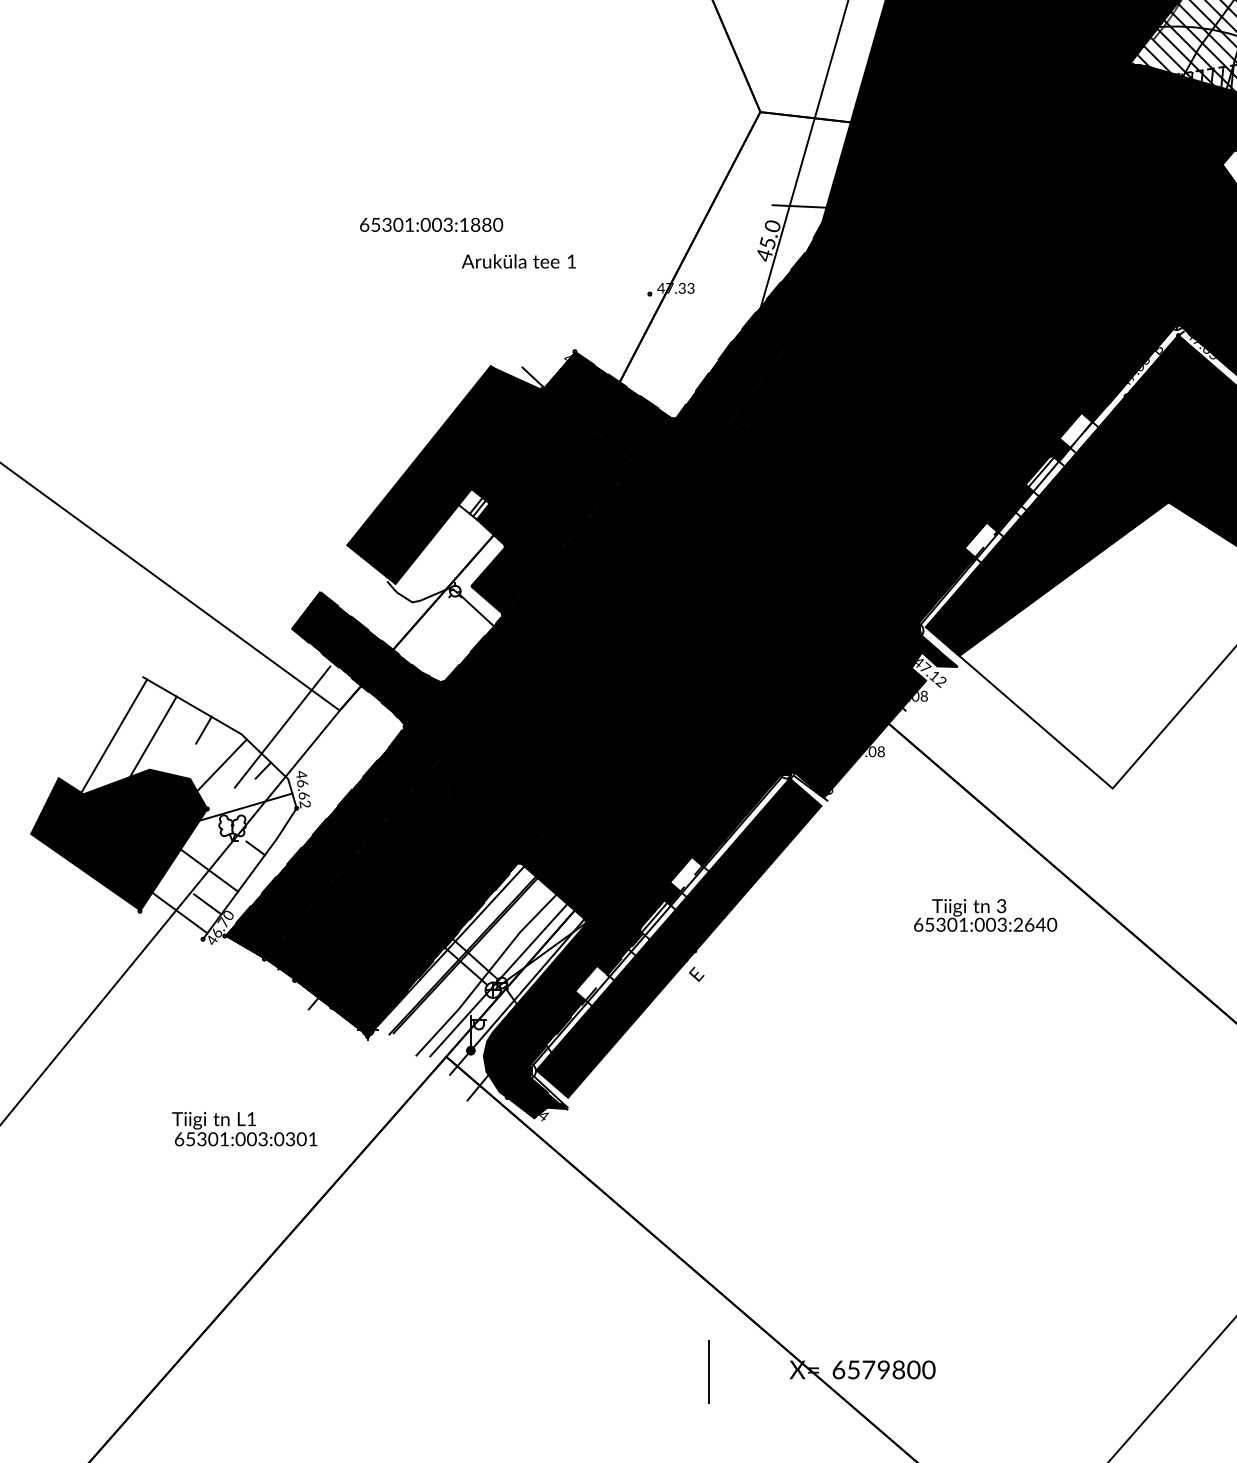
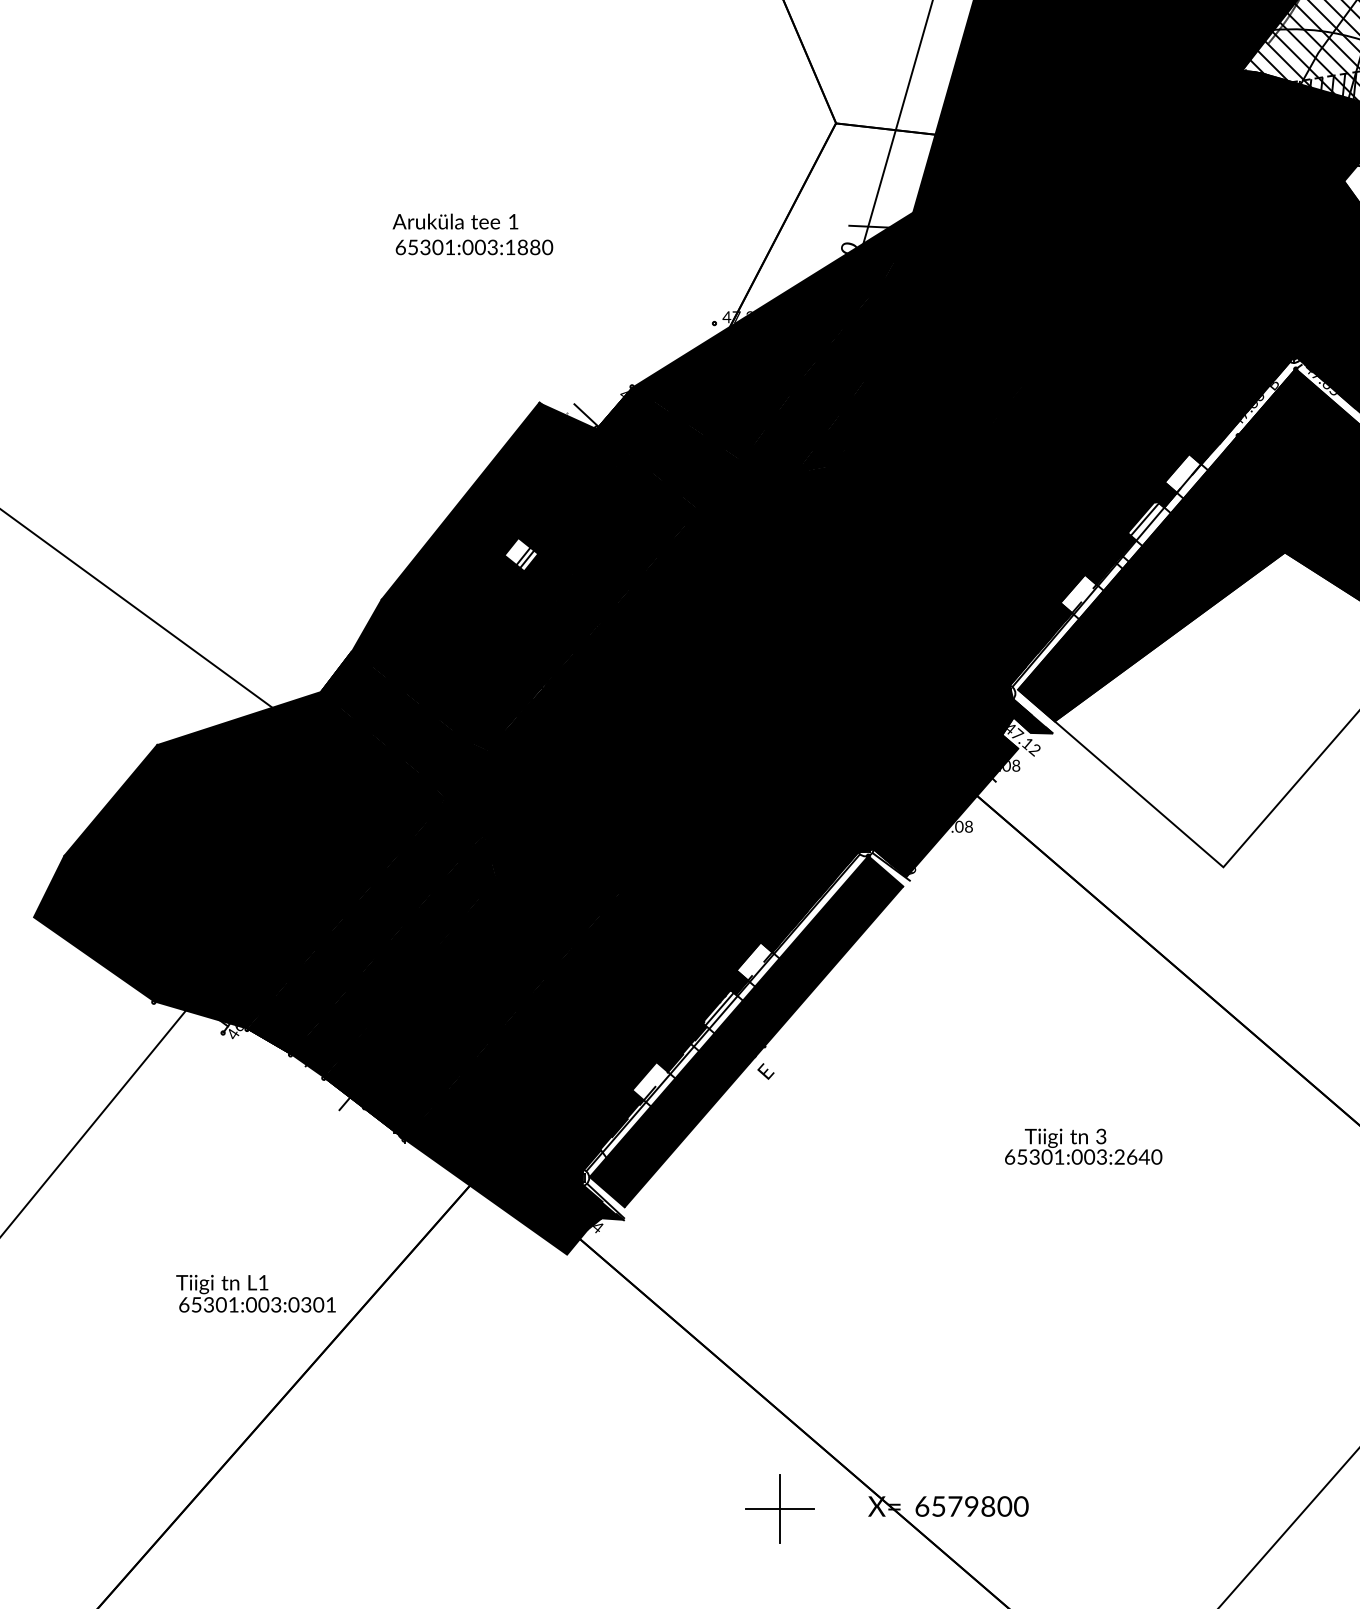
text: (518, 261) -> (455, 221), moved
fill: (708, 302) -> (779, 332), added
fill: (412, 593) -> (453, 652), added
fill: (231, 782) -> (254, 860), added
text: (985, 915) -> (1083, 1146), moved
fill: (477, 1001) -> (525, 1101), added
text: (244, 1128) -> (255, 1293), moved
line: (708, 1371) -> (779, 1508), added

